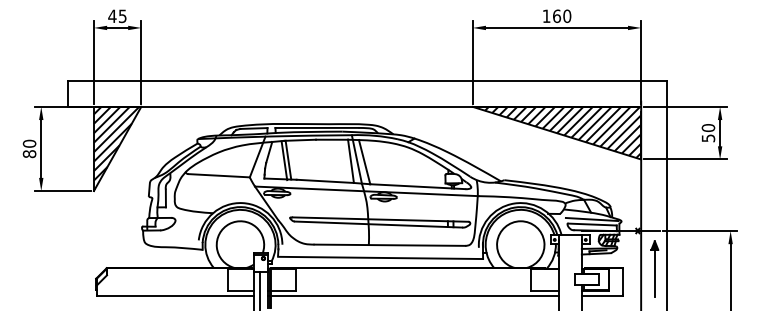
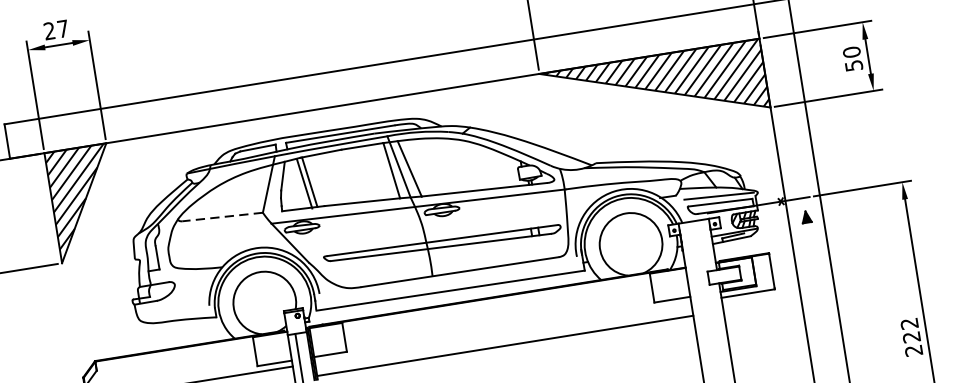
text: (117, 16) -> (56, 30), 45 -> 27
line: (219, 175) -> (222, 216), solid -> dashed
line: (654, 272) -> (811, 252), removed
line: (414, 295) -> (504, 345), moved

